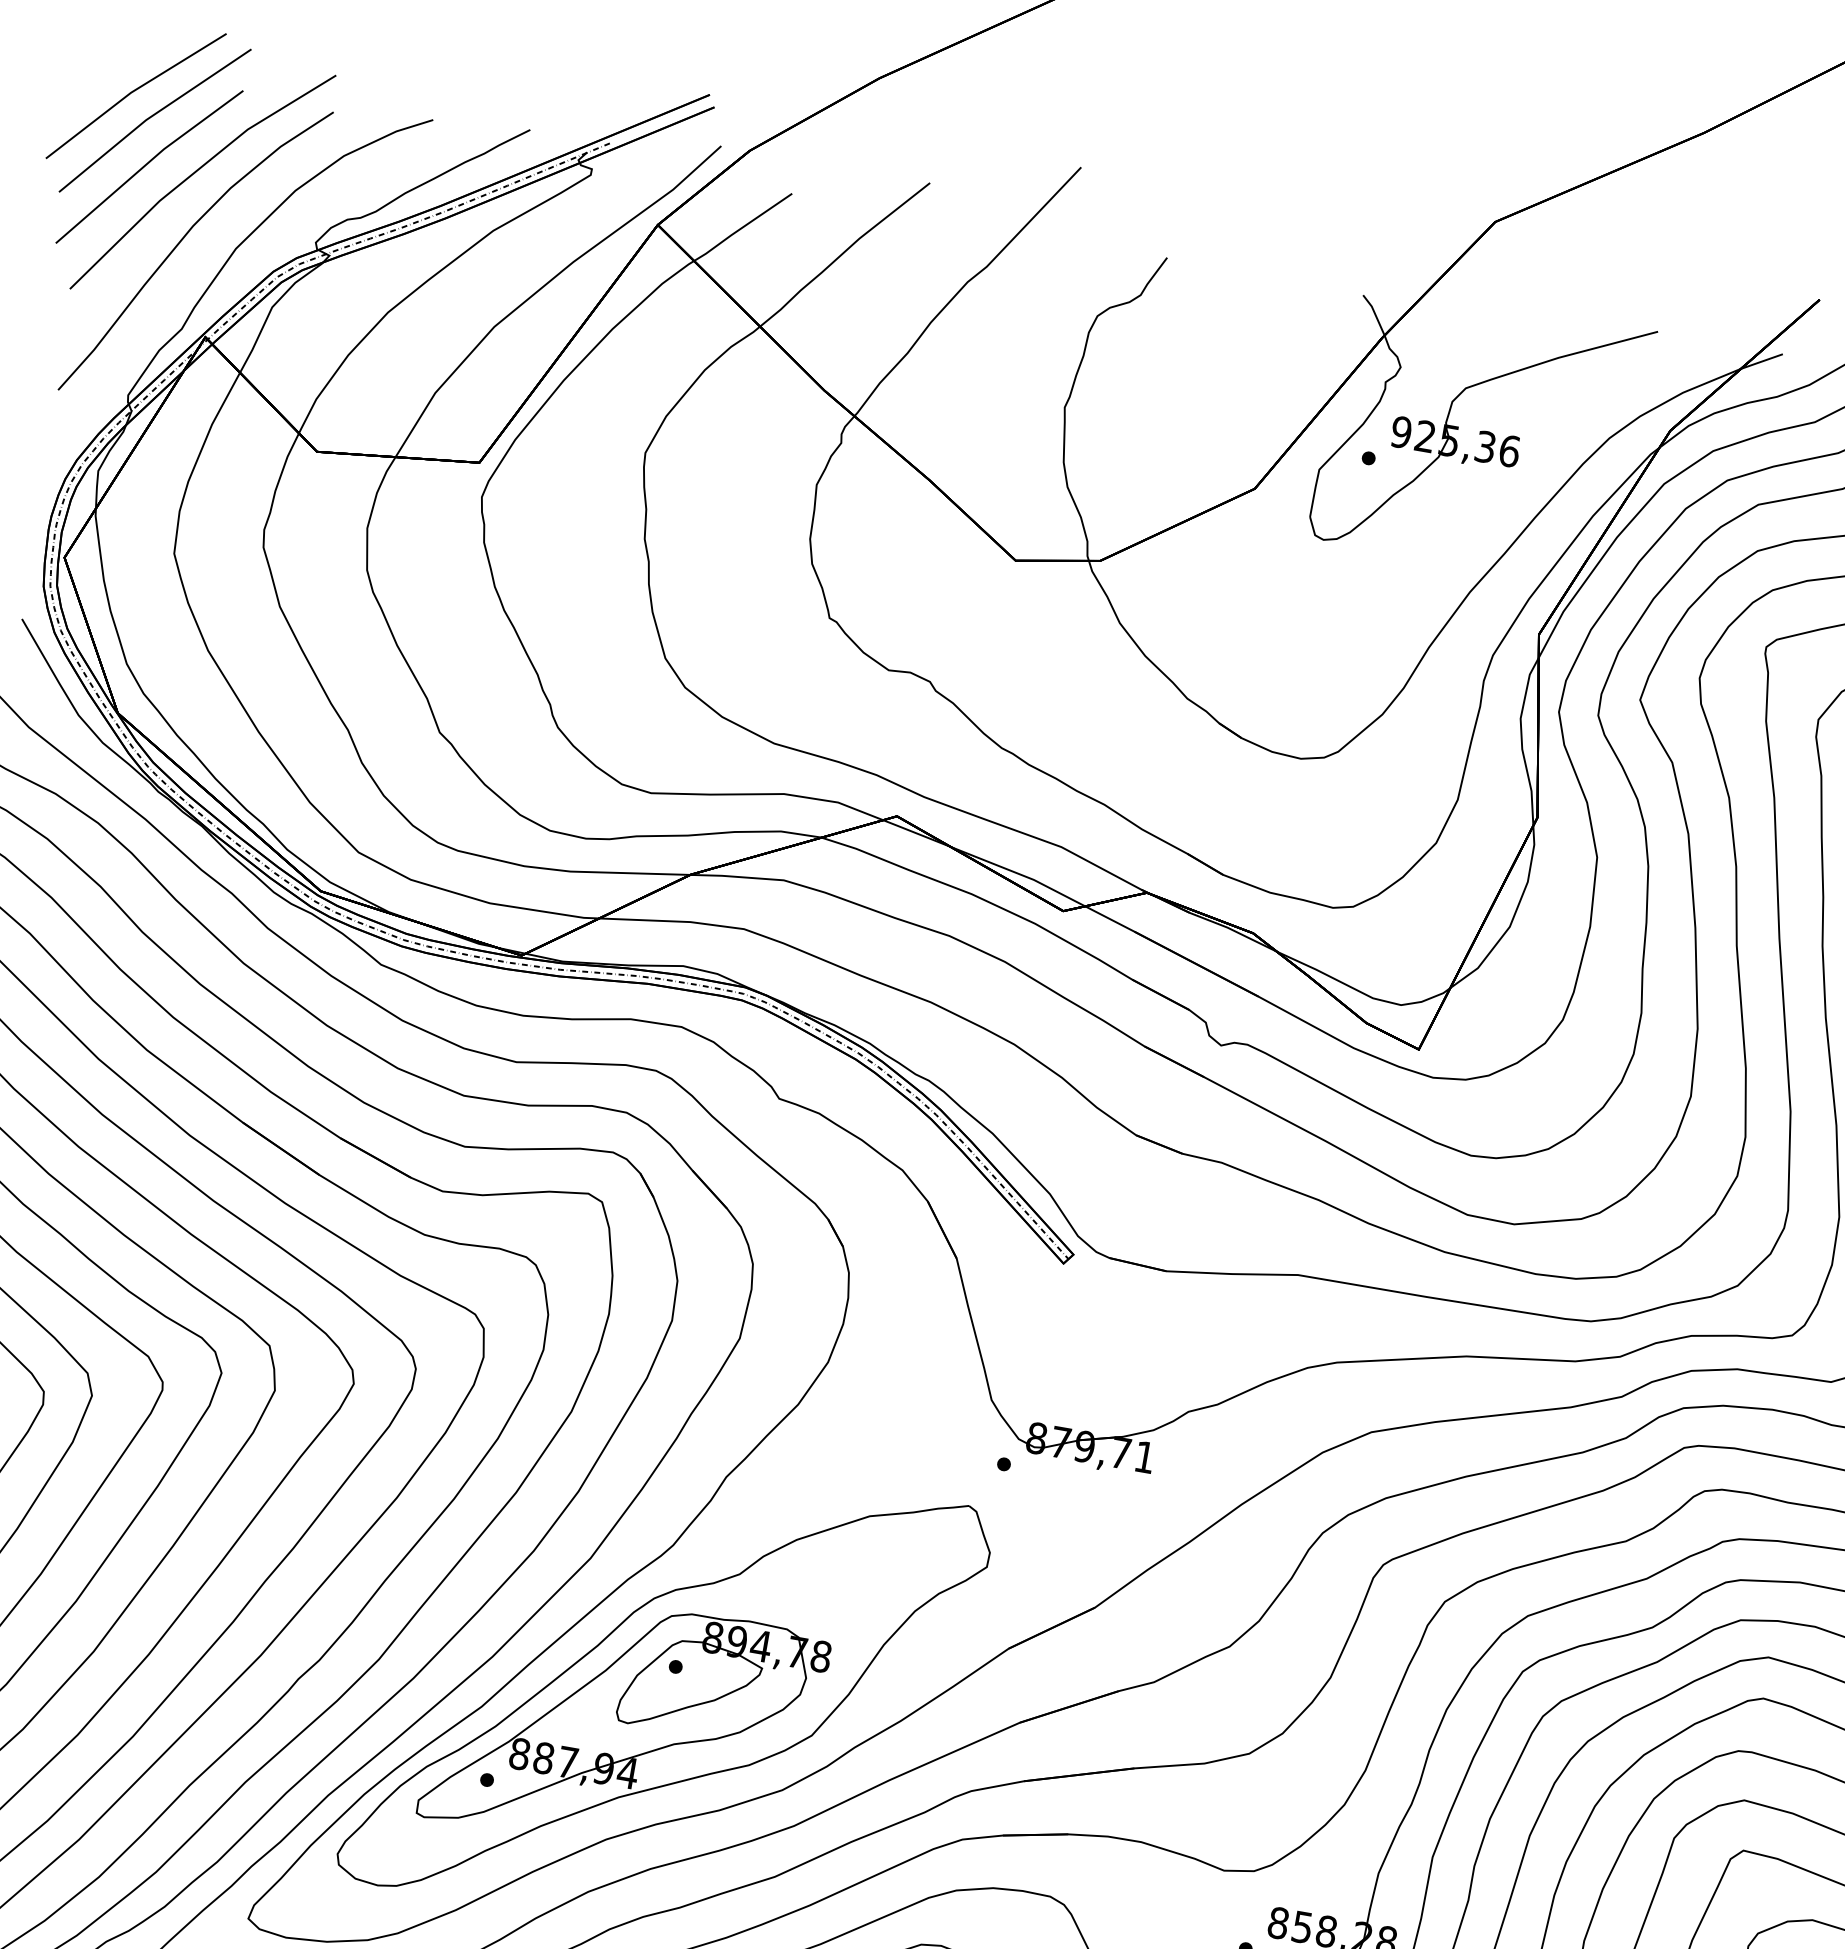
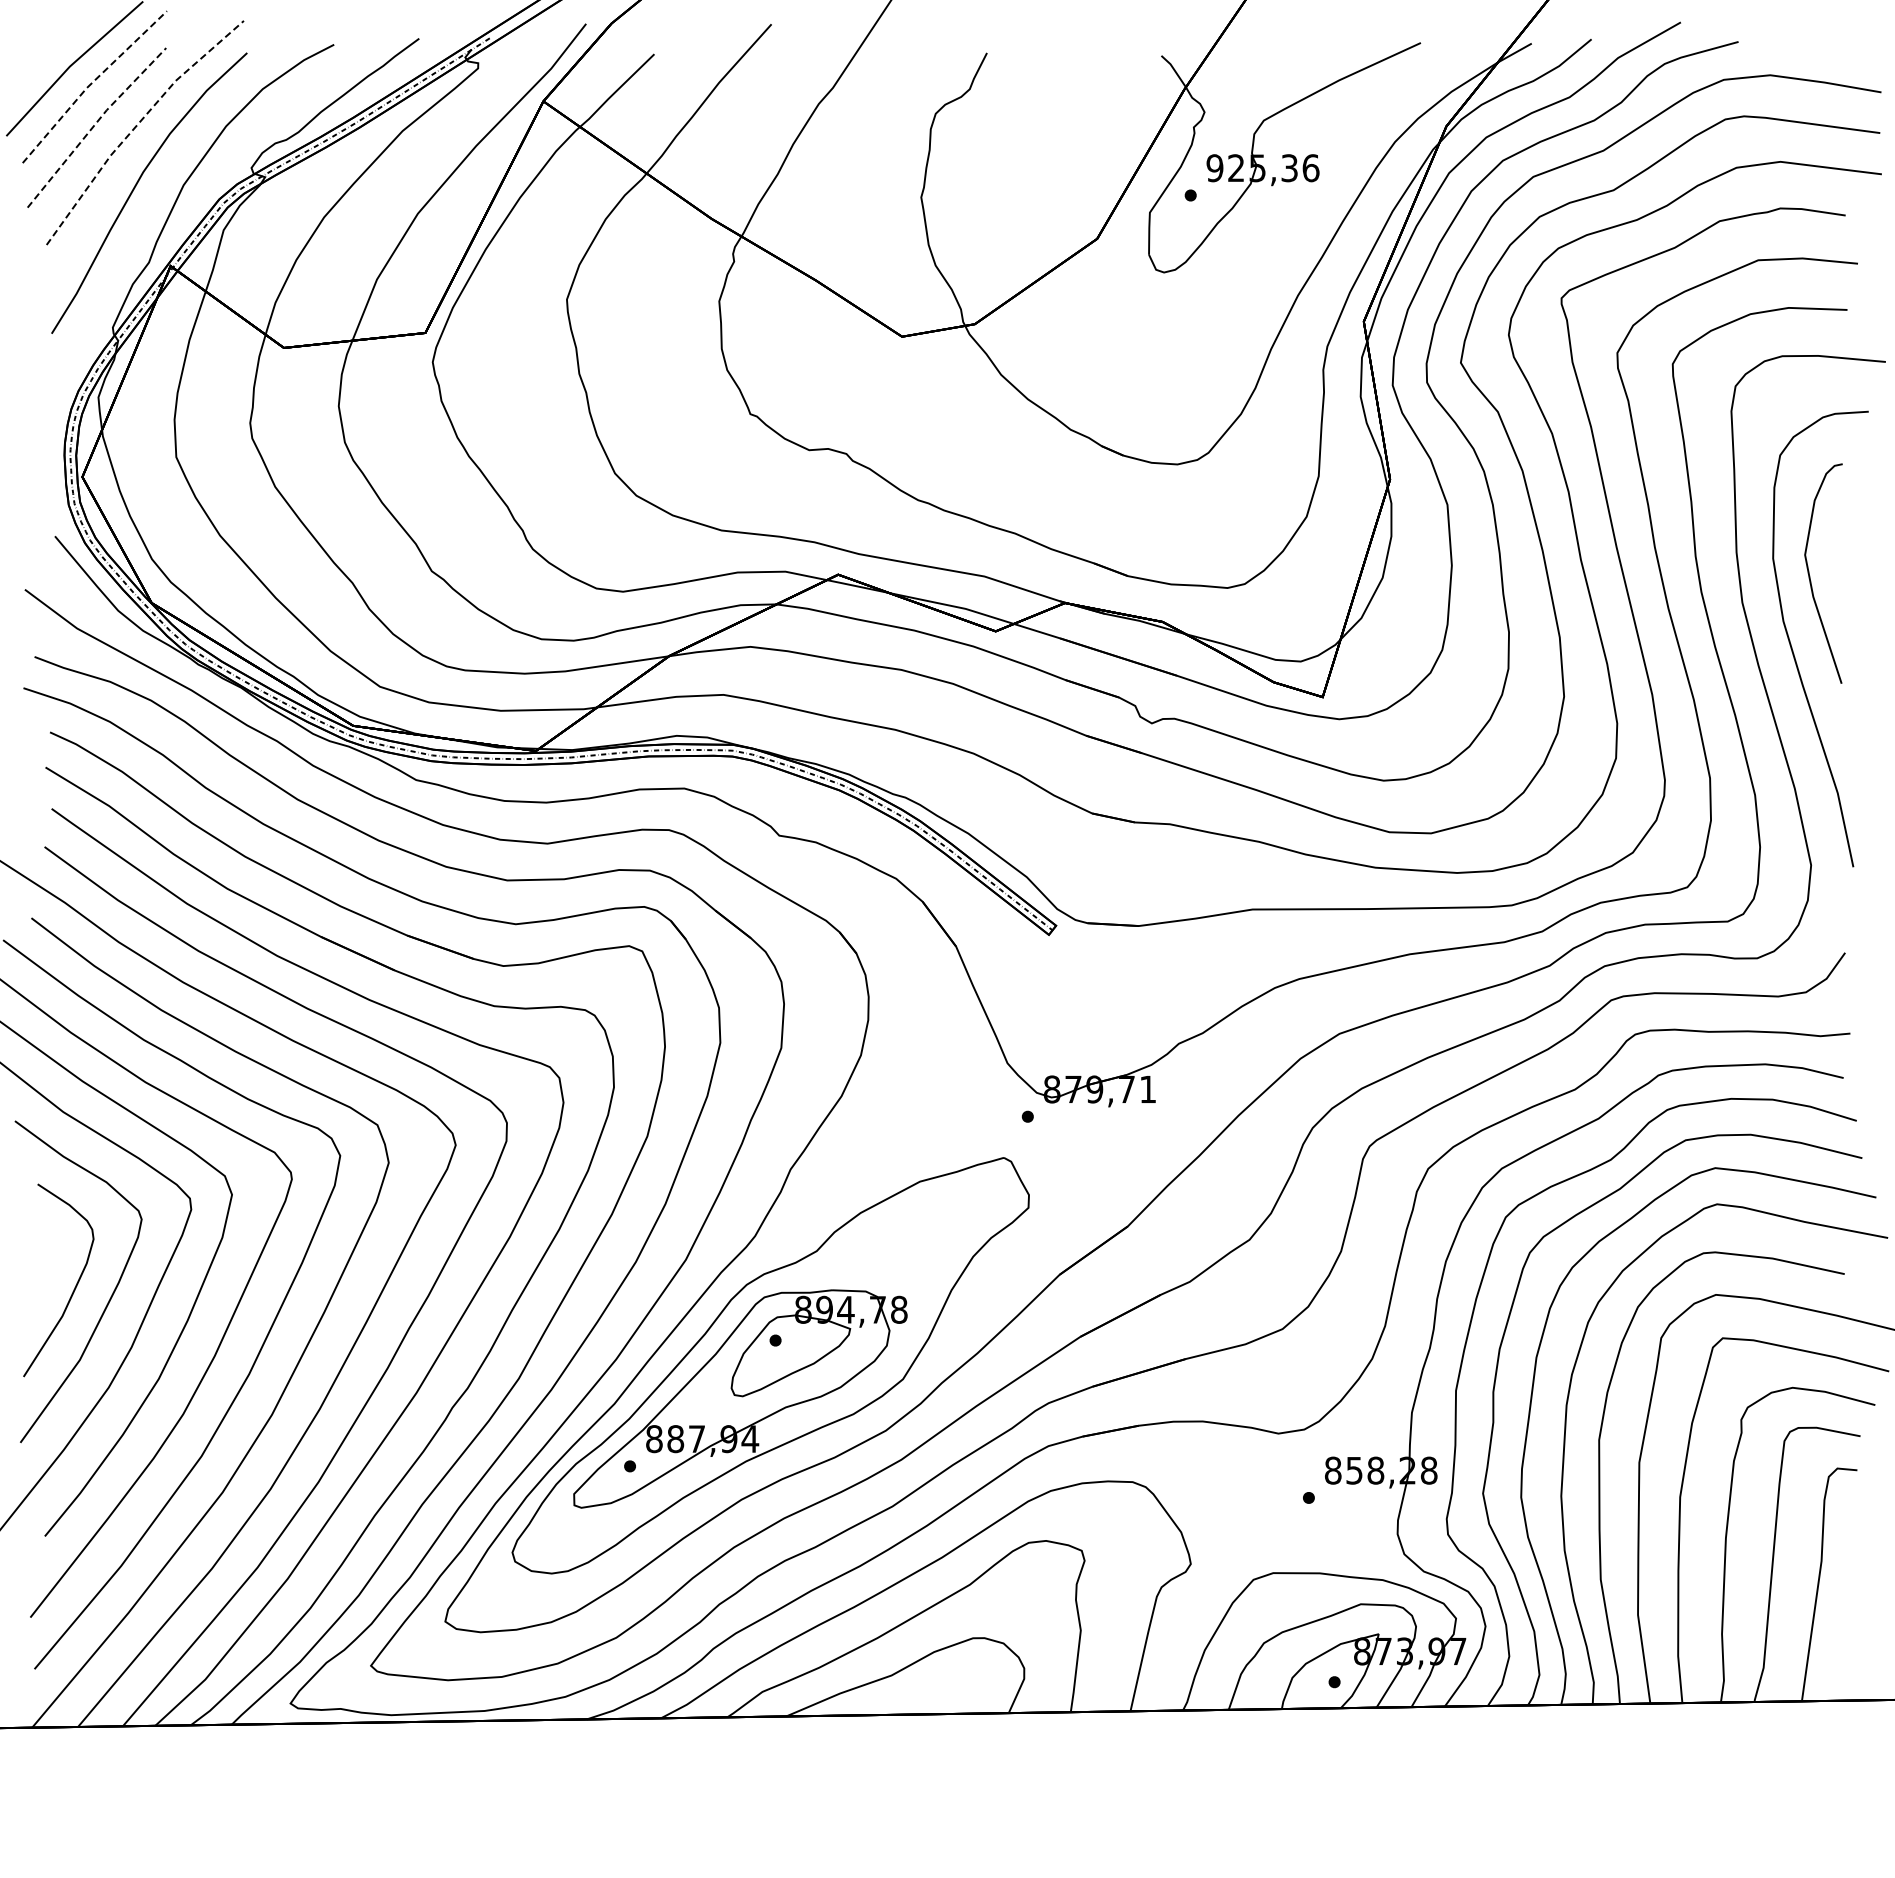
line: (152, 115) -> (91, 83), solid -> dashed
line: (147, 162) -> (94, 124), solid -> dashed
line: (194, 172) -> (136, 125), solid -> dashed

